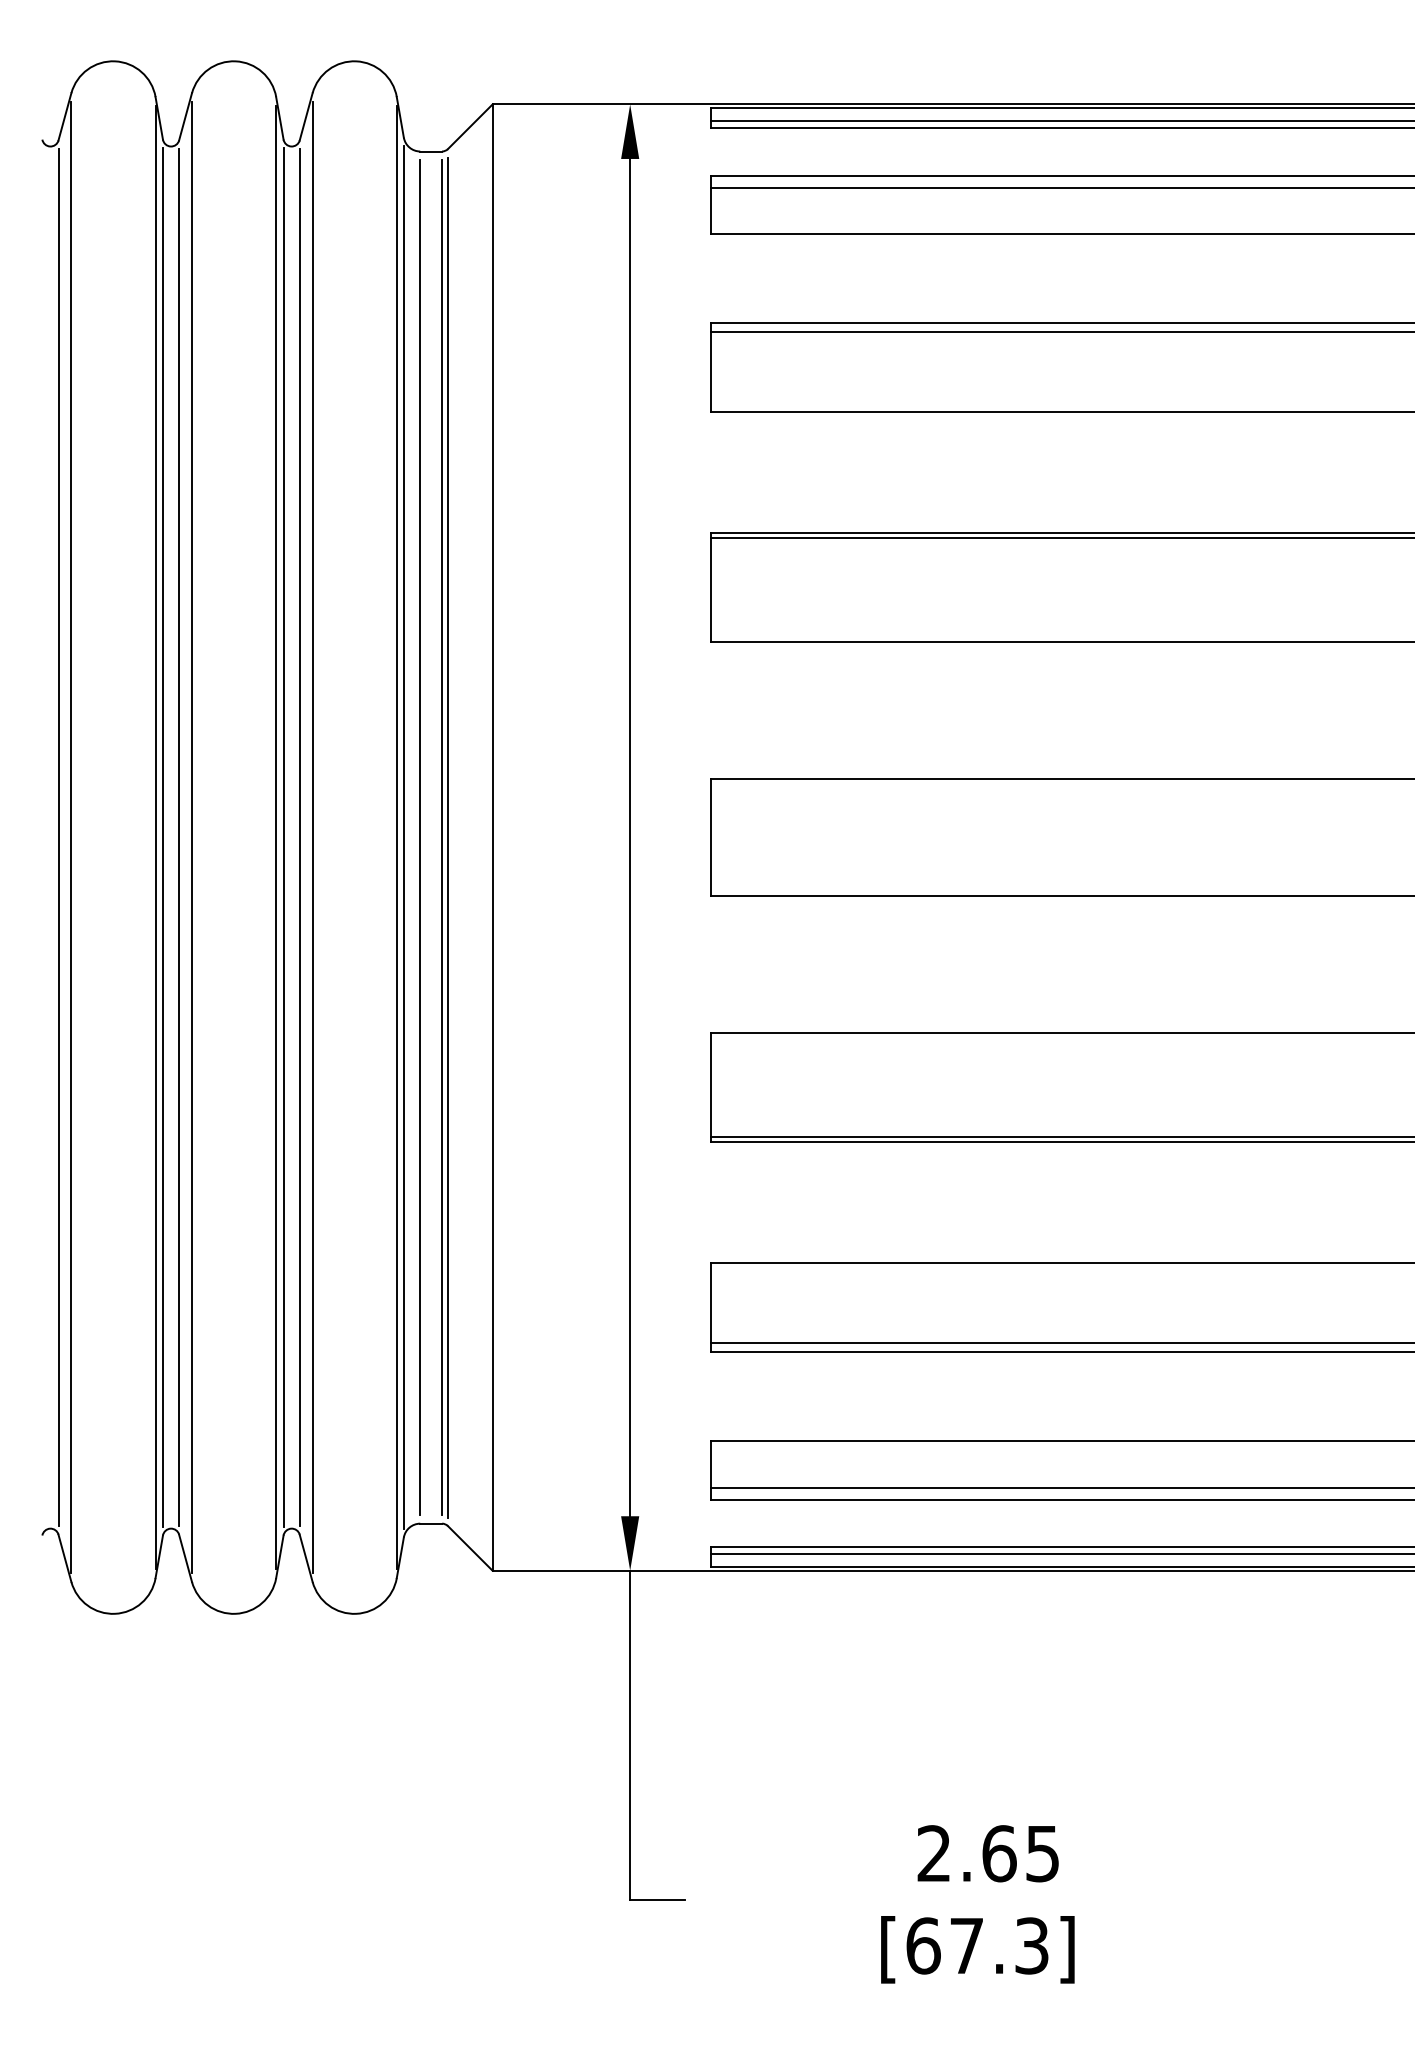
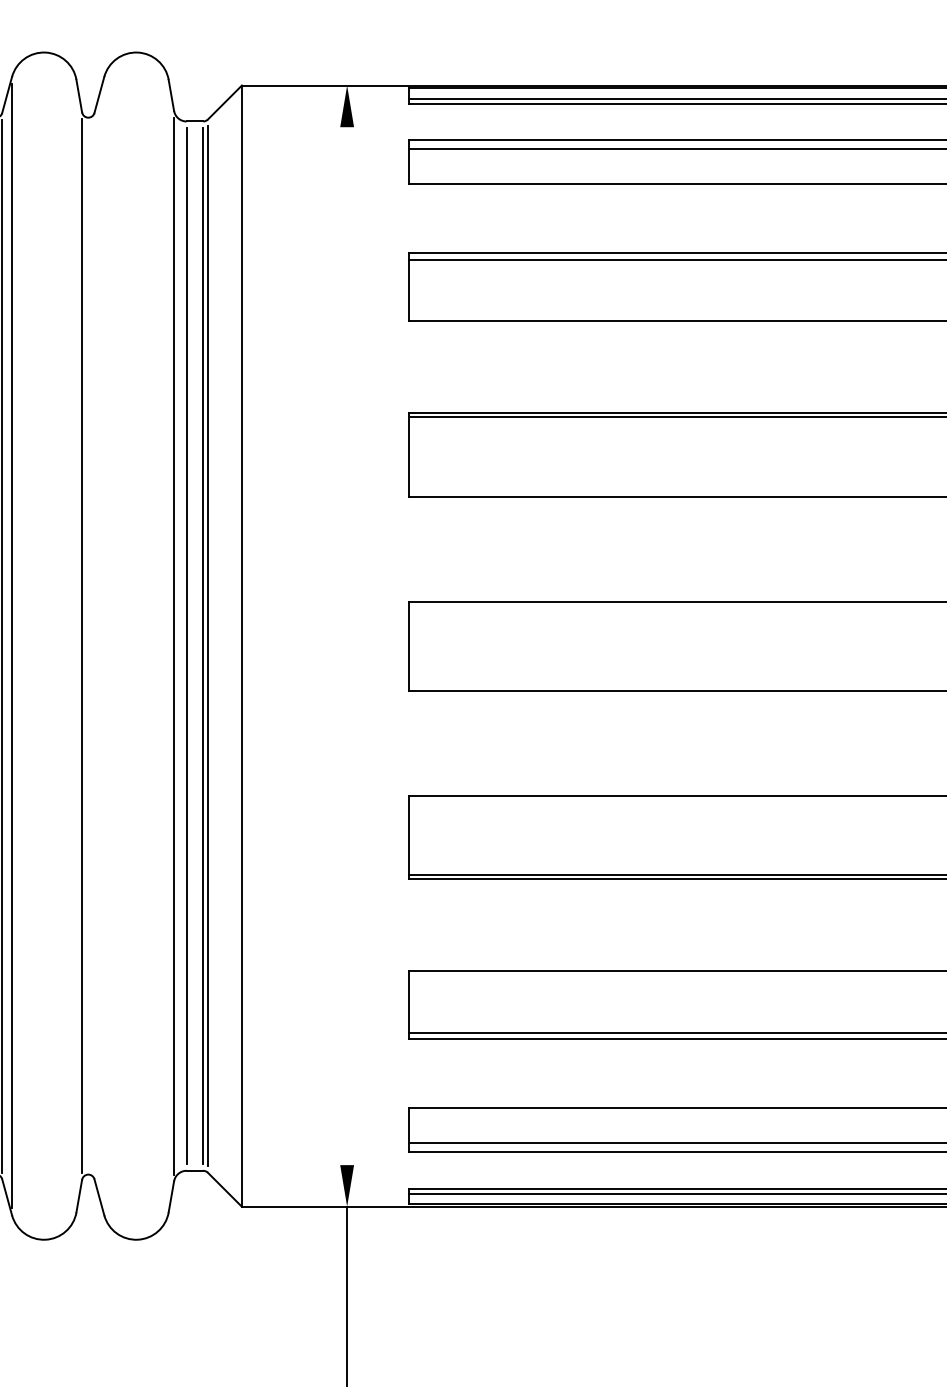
line: (276, 837) -> (76, 646), removed
line: (299, 837) -> (94, 646), removed
line: (312, 837) -> (104, 646), removed
line: (396, 837) -> (168, 646), removed
line: (630, 837) -> (347, 646), removed

